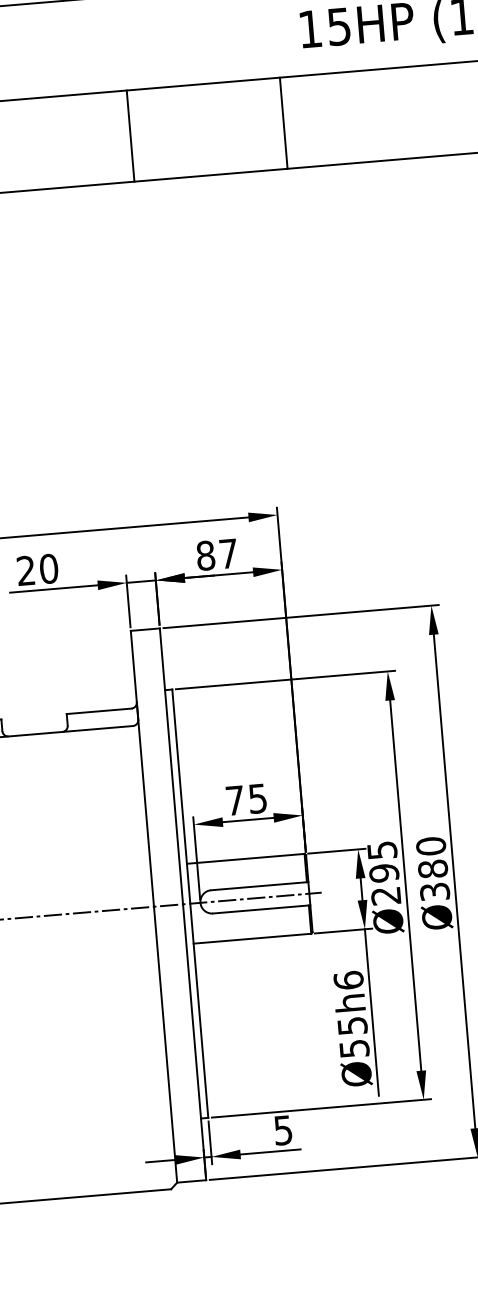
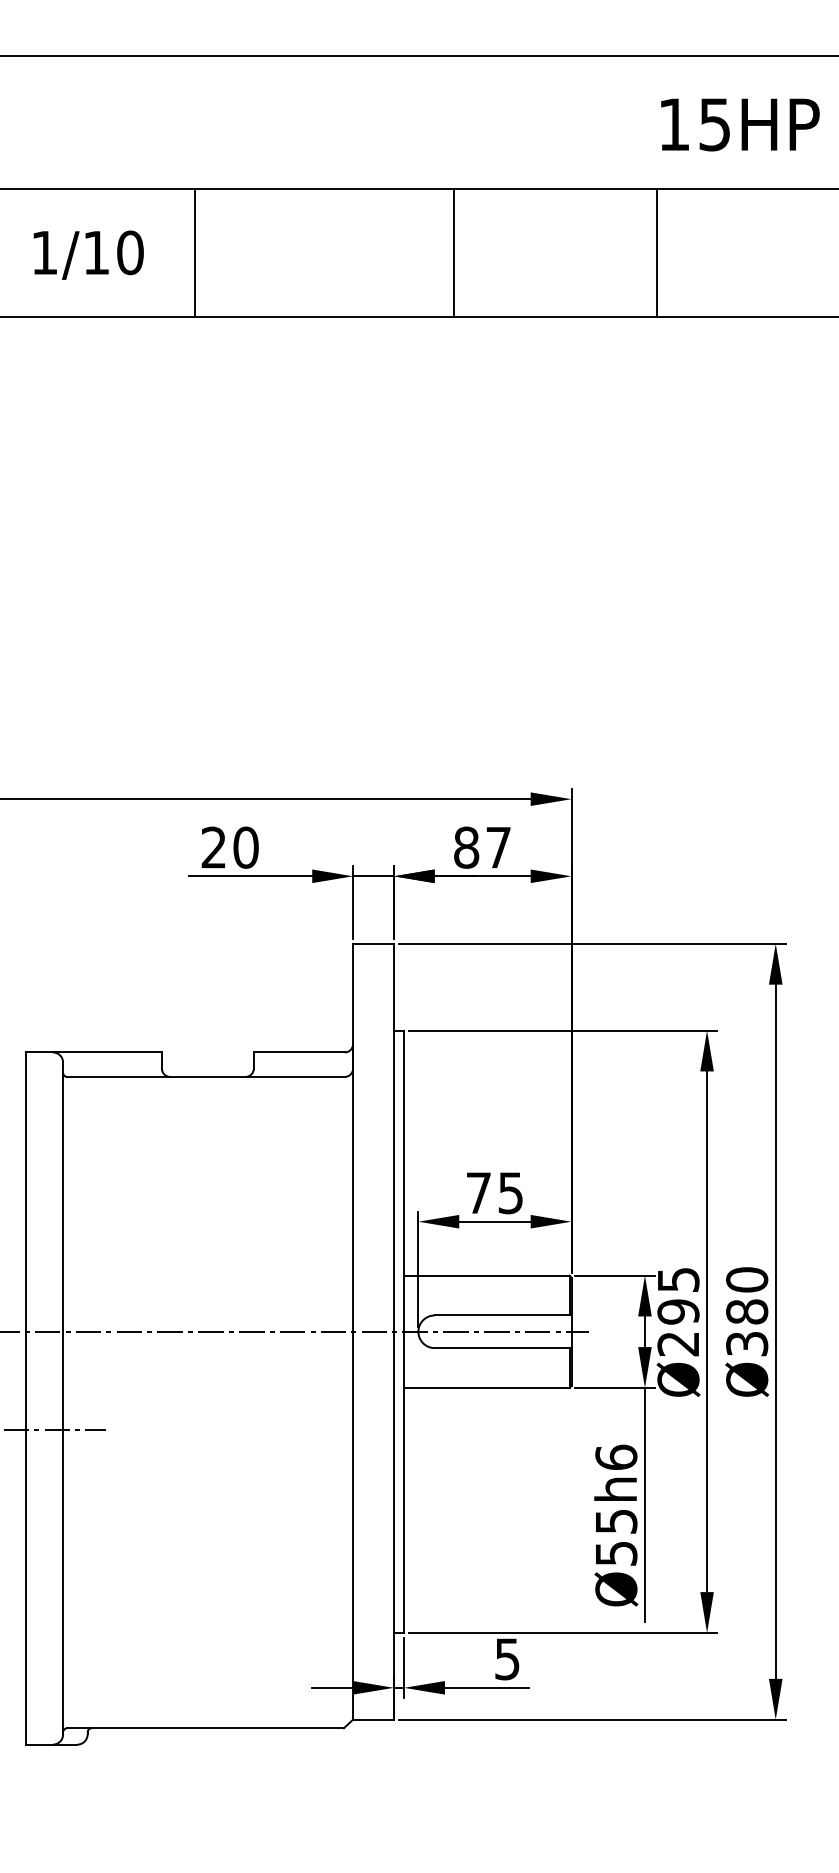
line: (283, 122) -> (657, 252), moved
line: (130, 135) -> (453, 252), moved

